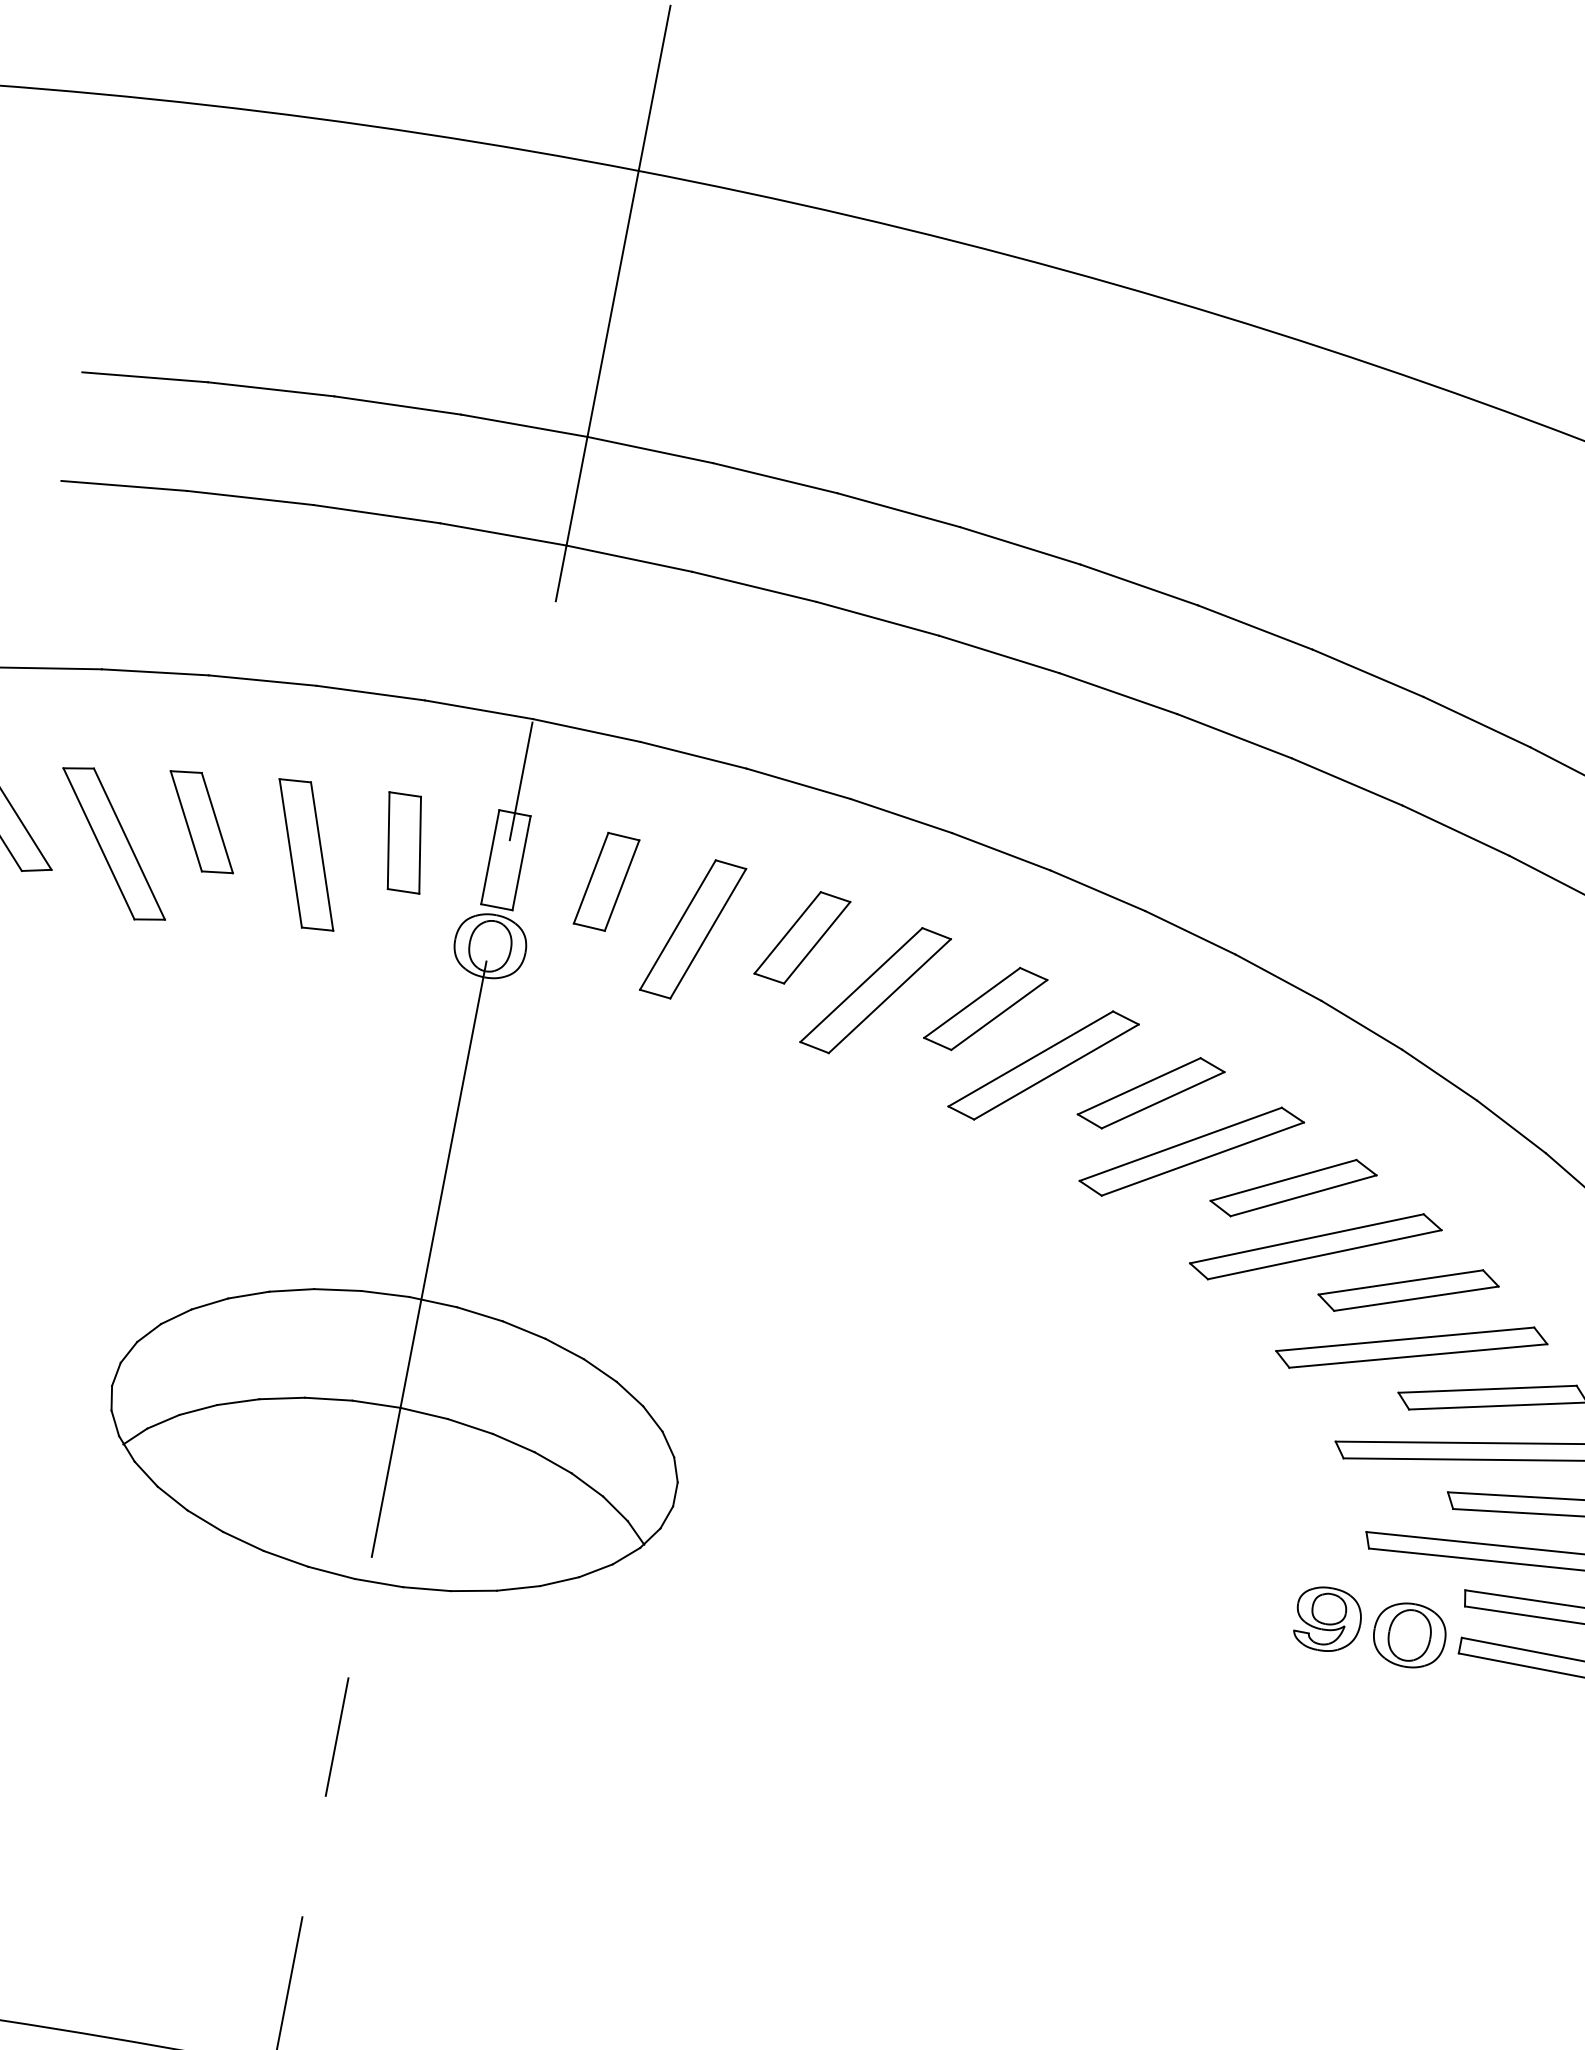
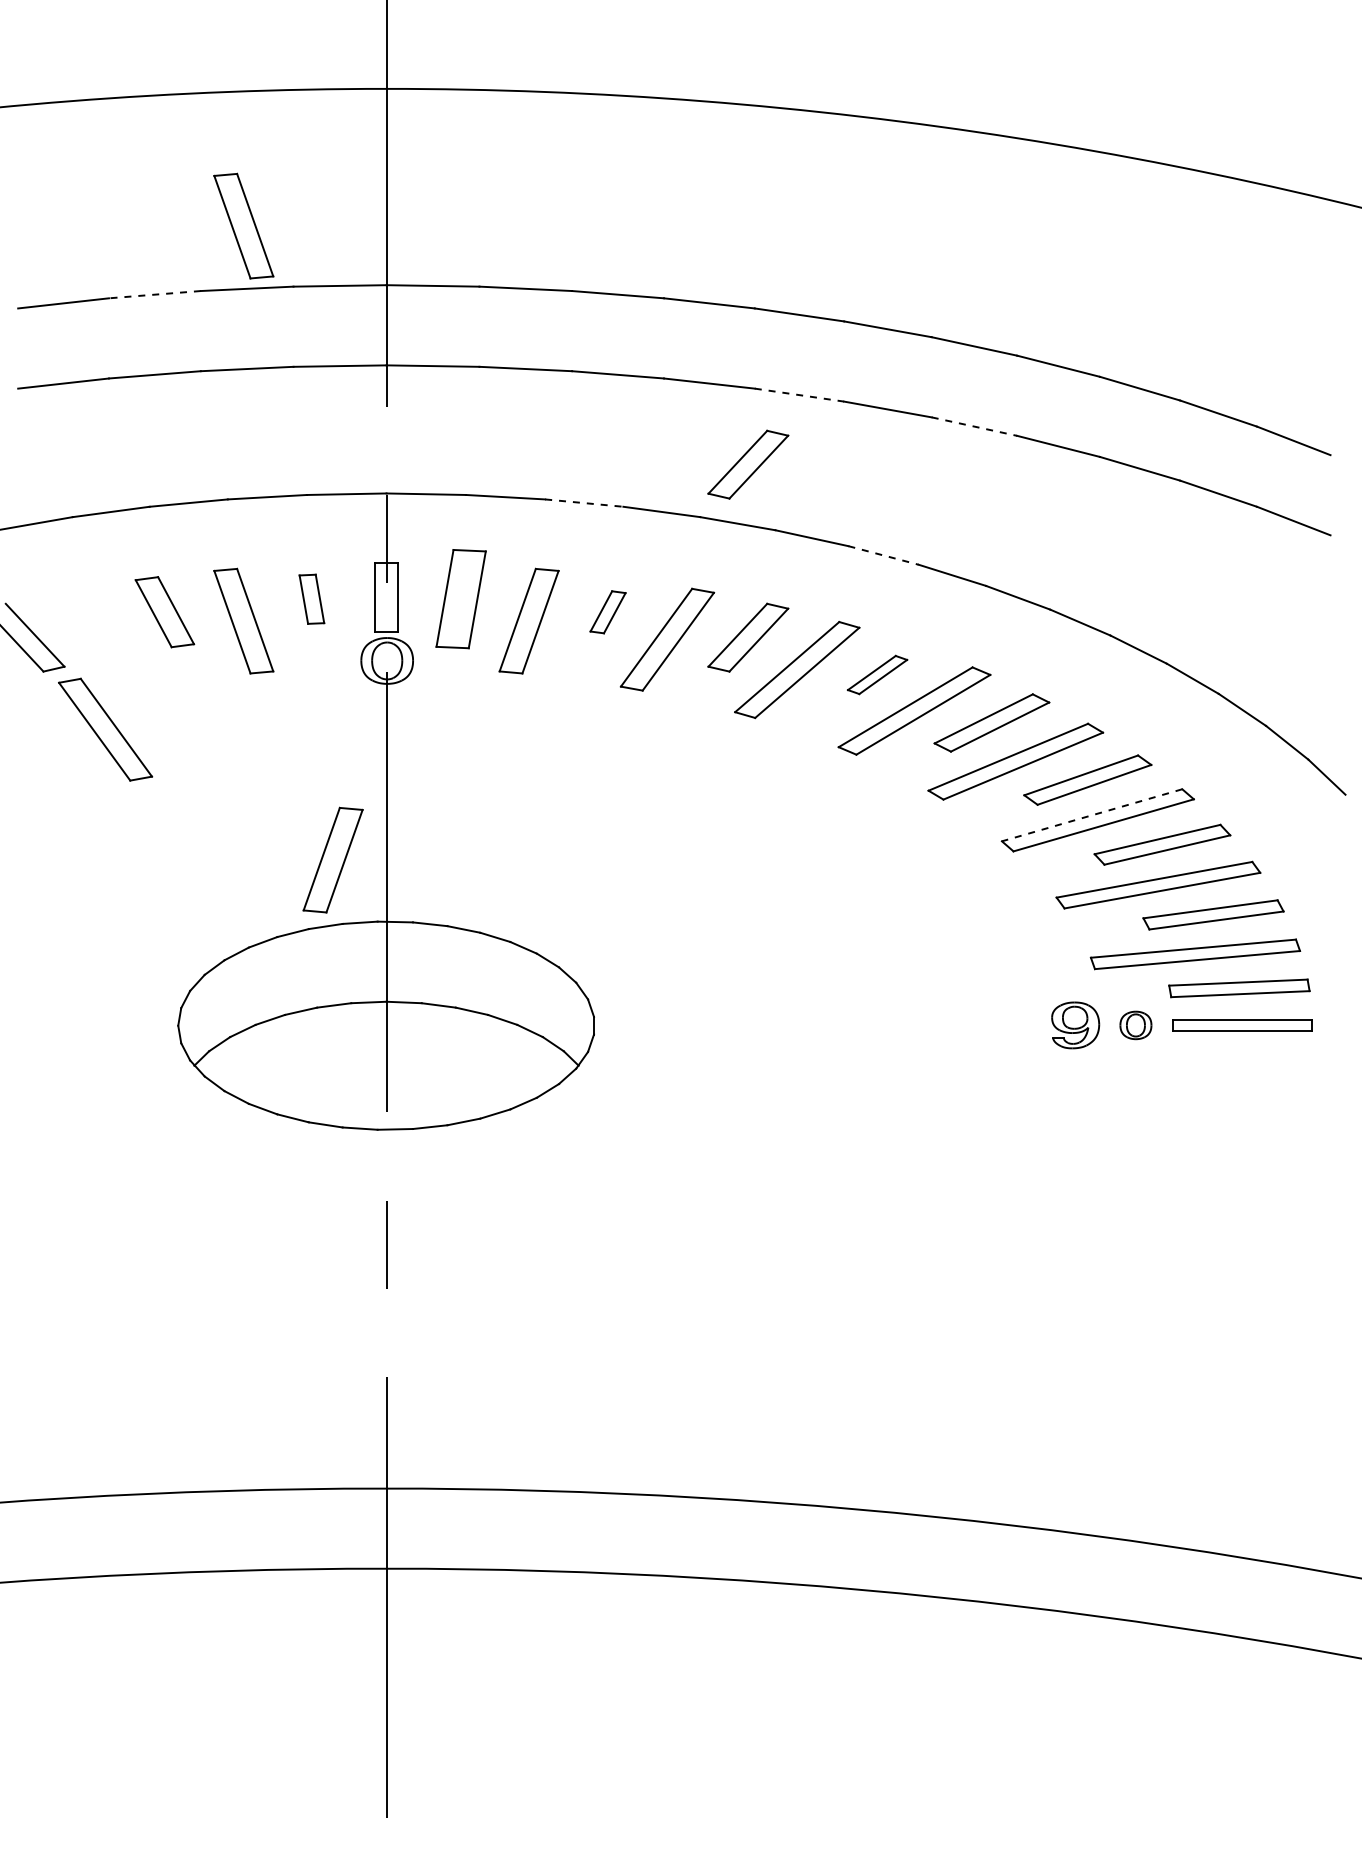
part: (409, 318) -> (243, 225), added
line: (270, 388) -> (154, 294), solid -> dashed
line: (1118, 694) -> (799, 395), solid -> dashed
part: (1031, 774) -> (748, 464), added
line: (1347, 781) -> (974, 426), solid -> dashed
line: (798, 784) -> (584, 503), solid -> dashed
part: (114, 843) -> (105, 729), moved
part: (403, 843) -> (311, 599), size x0.7
part: (605, 882) -> (460, 599), size x1.4
line: (1191, 933) -> (884, 555), solid -> dashed
part: (801, 938) -> (607, 612), size x0.6
part: (1151, 1092) -> (877, 674), size x0.6
part: (364, 1201) -> (332, 859), added
line: (1405, 1339) -> (1092, 815), solid -> dashed
part: (1409, 1635) -> (1135, 1025), size x0.6

